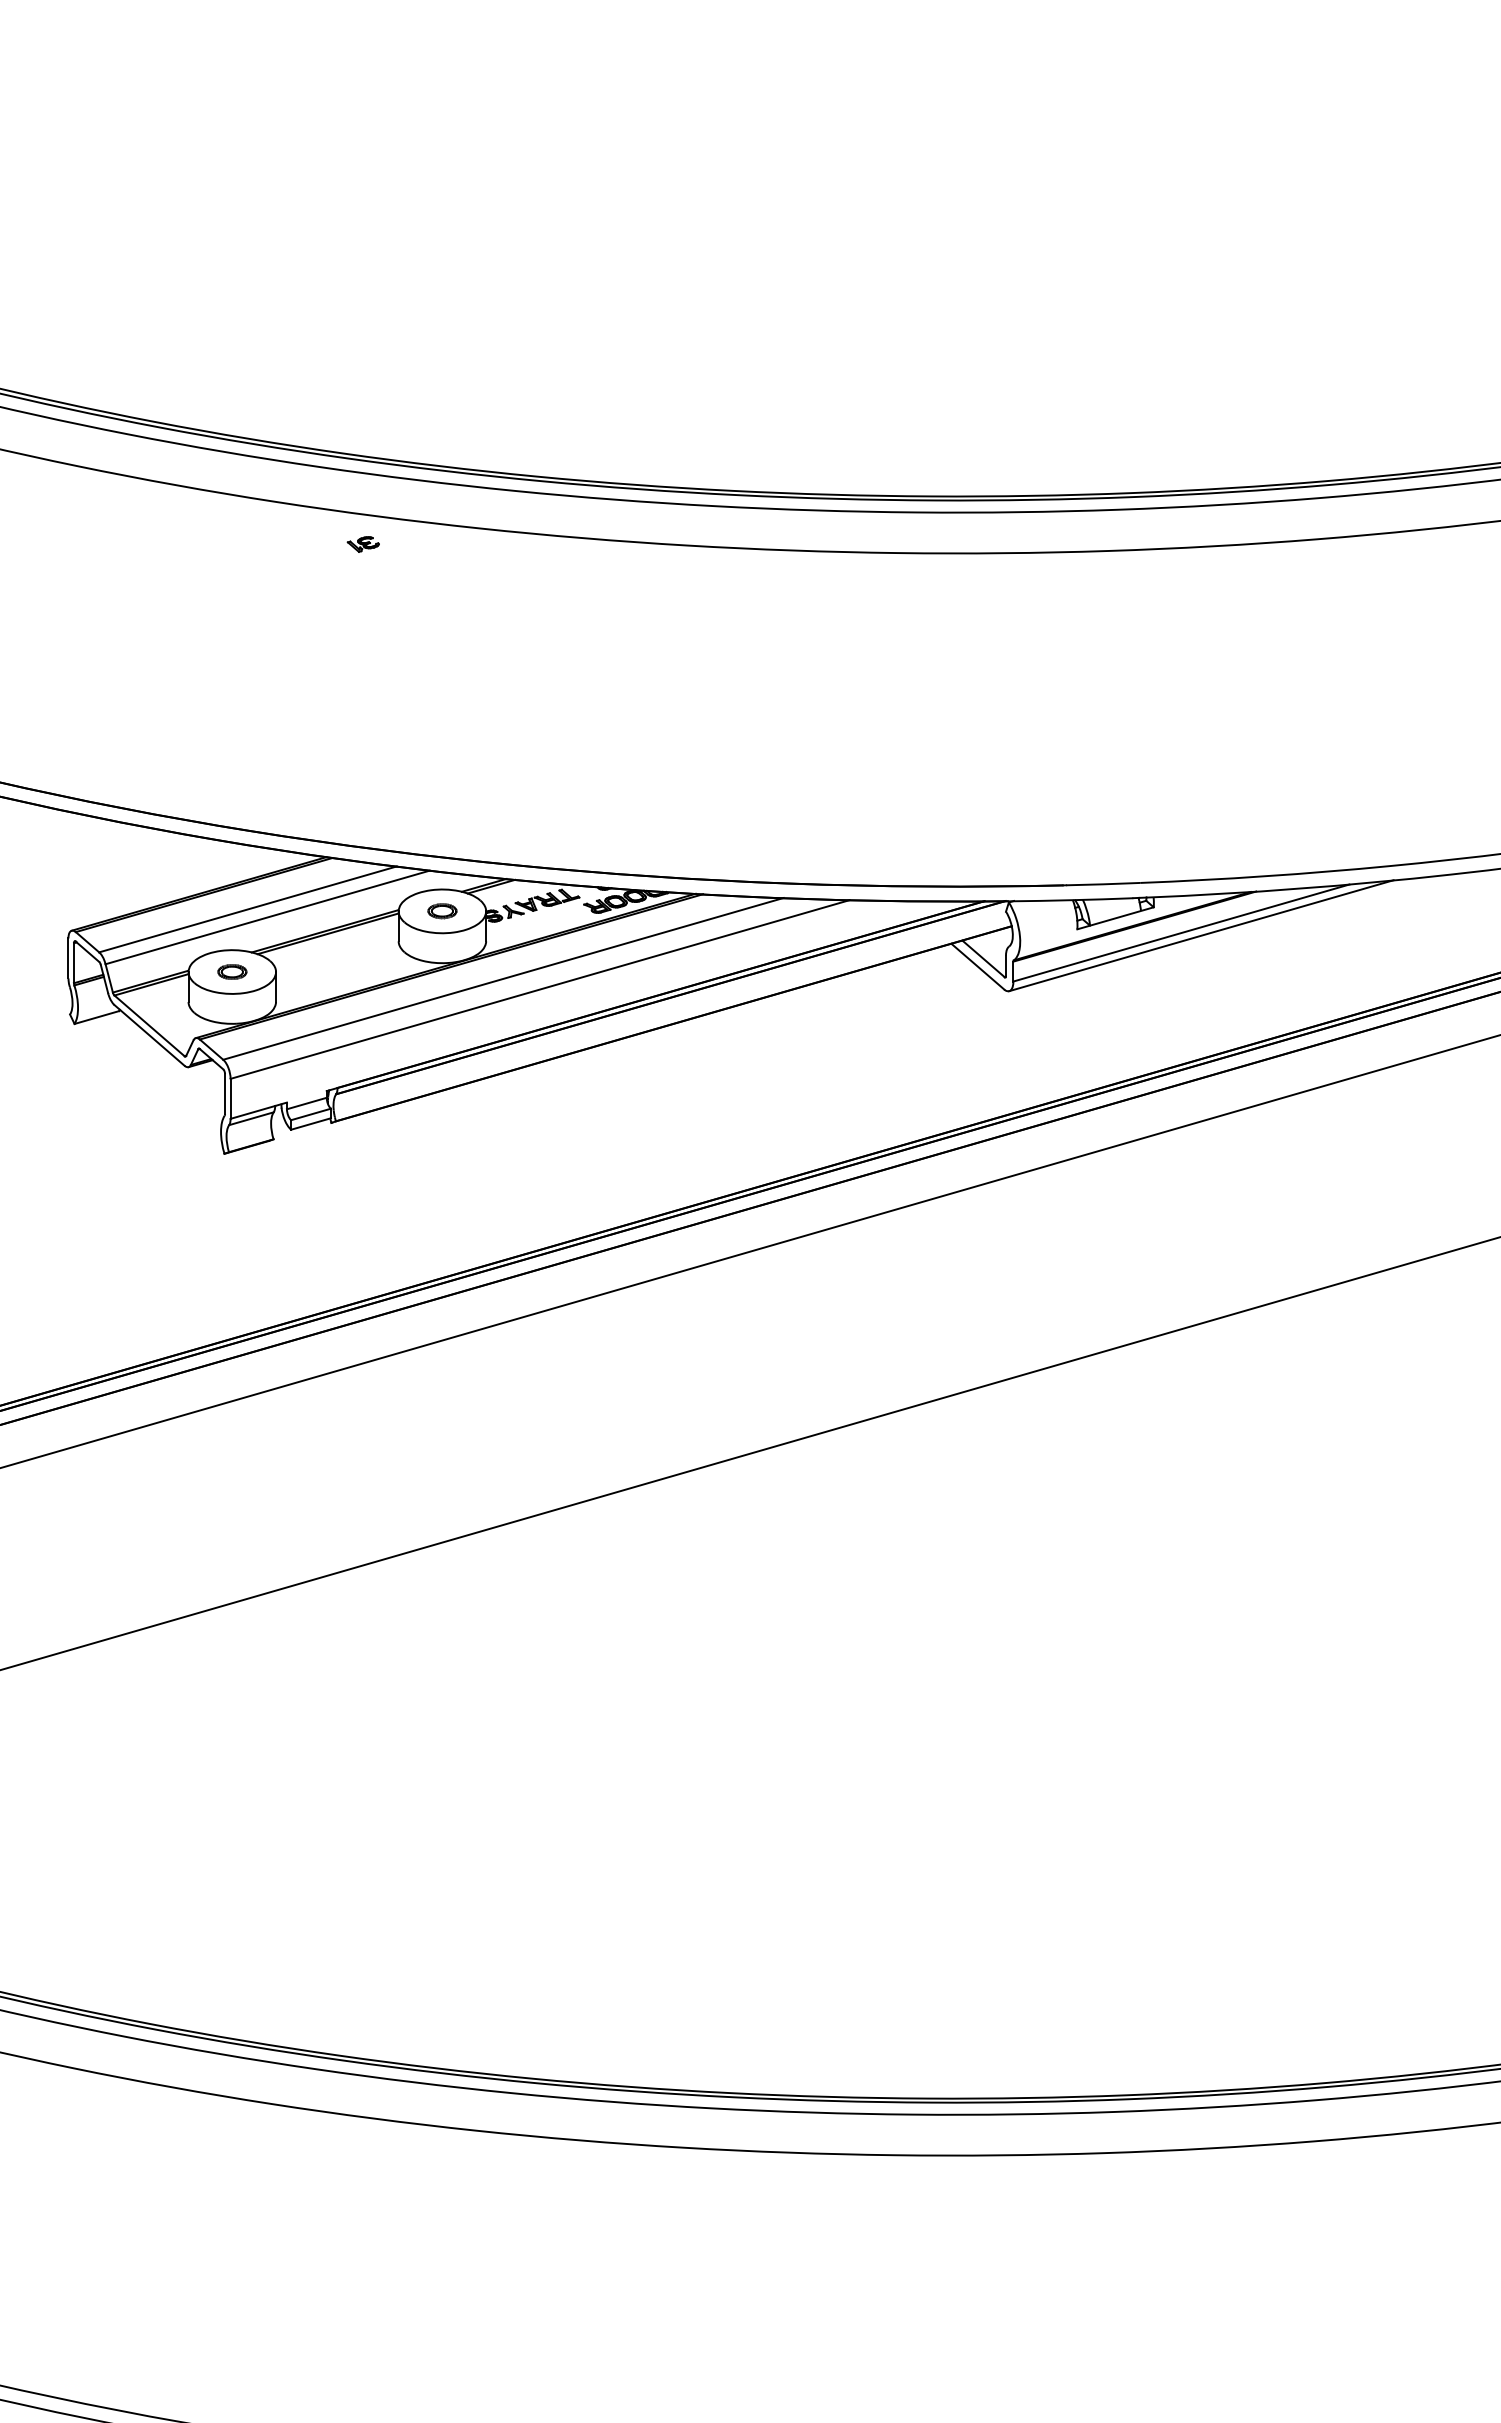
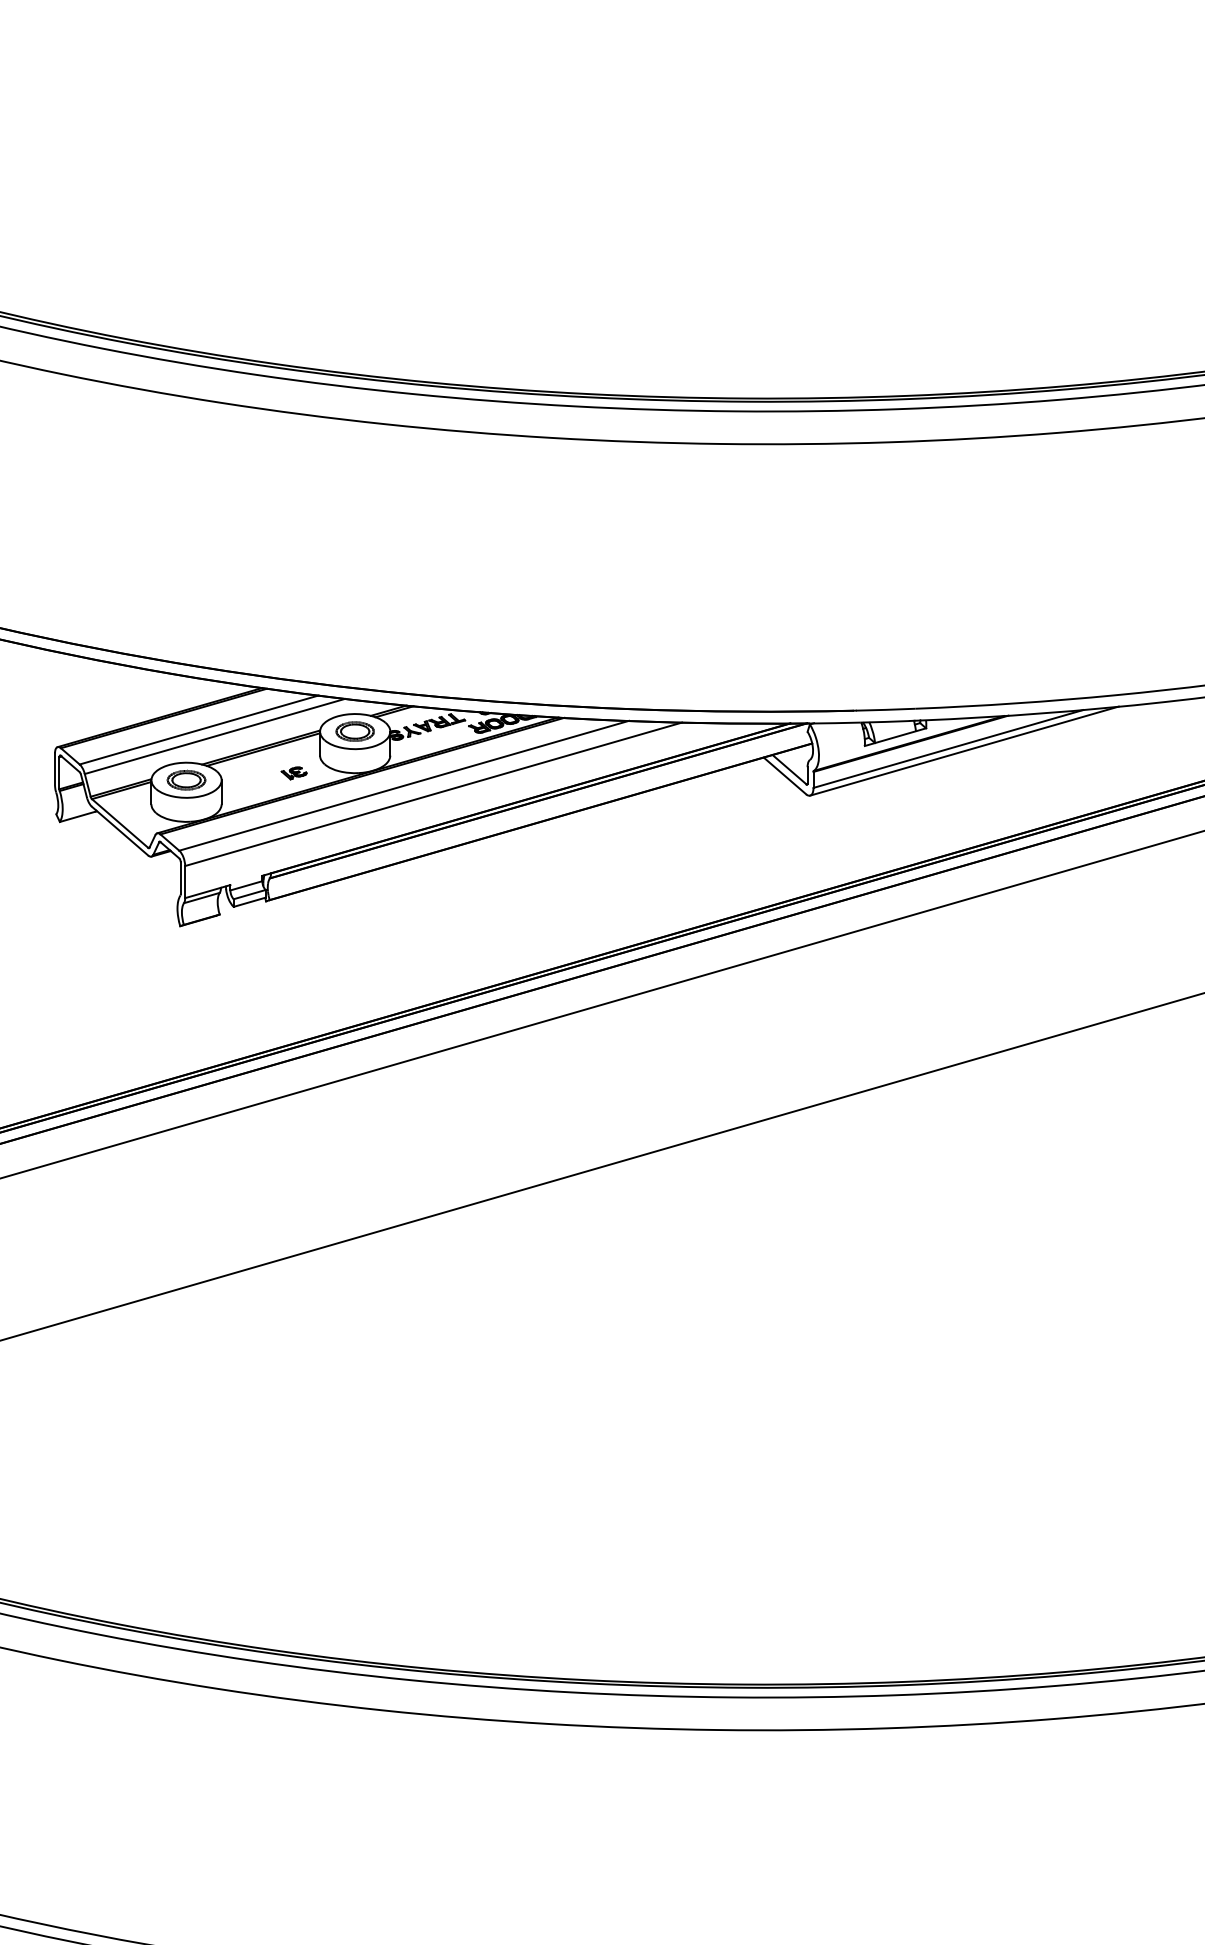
part: (362, 544) -> (293, 773), moved
part: (442, 910) -> (355, 730), size x1.67
part: (232, 971) -> (186, 779), size x1.67

